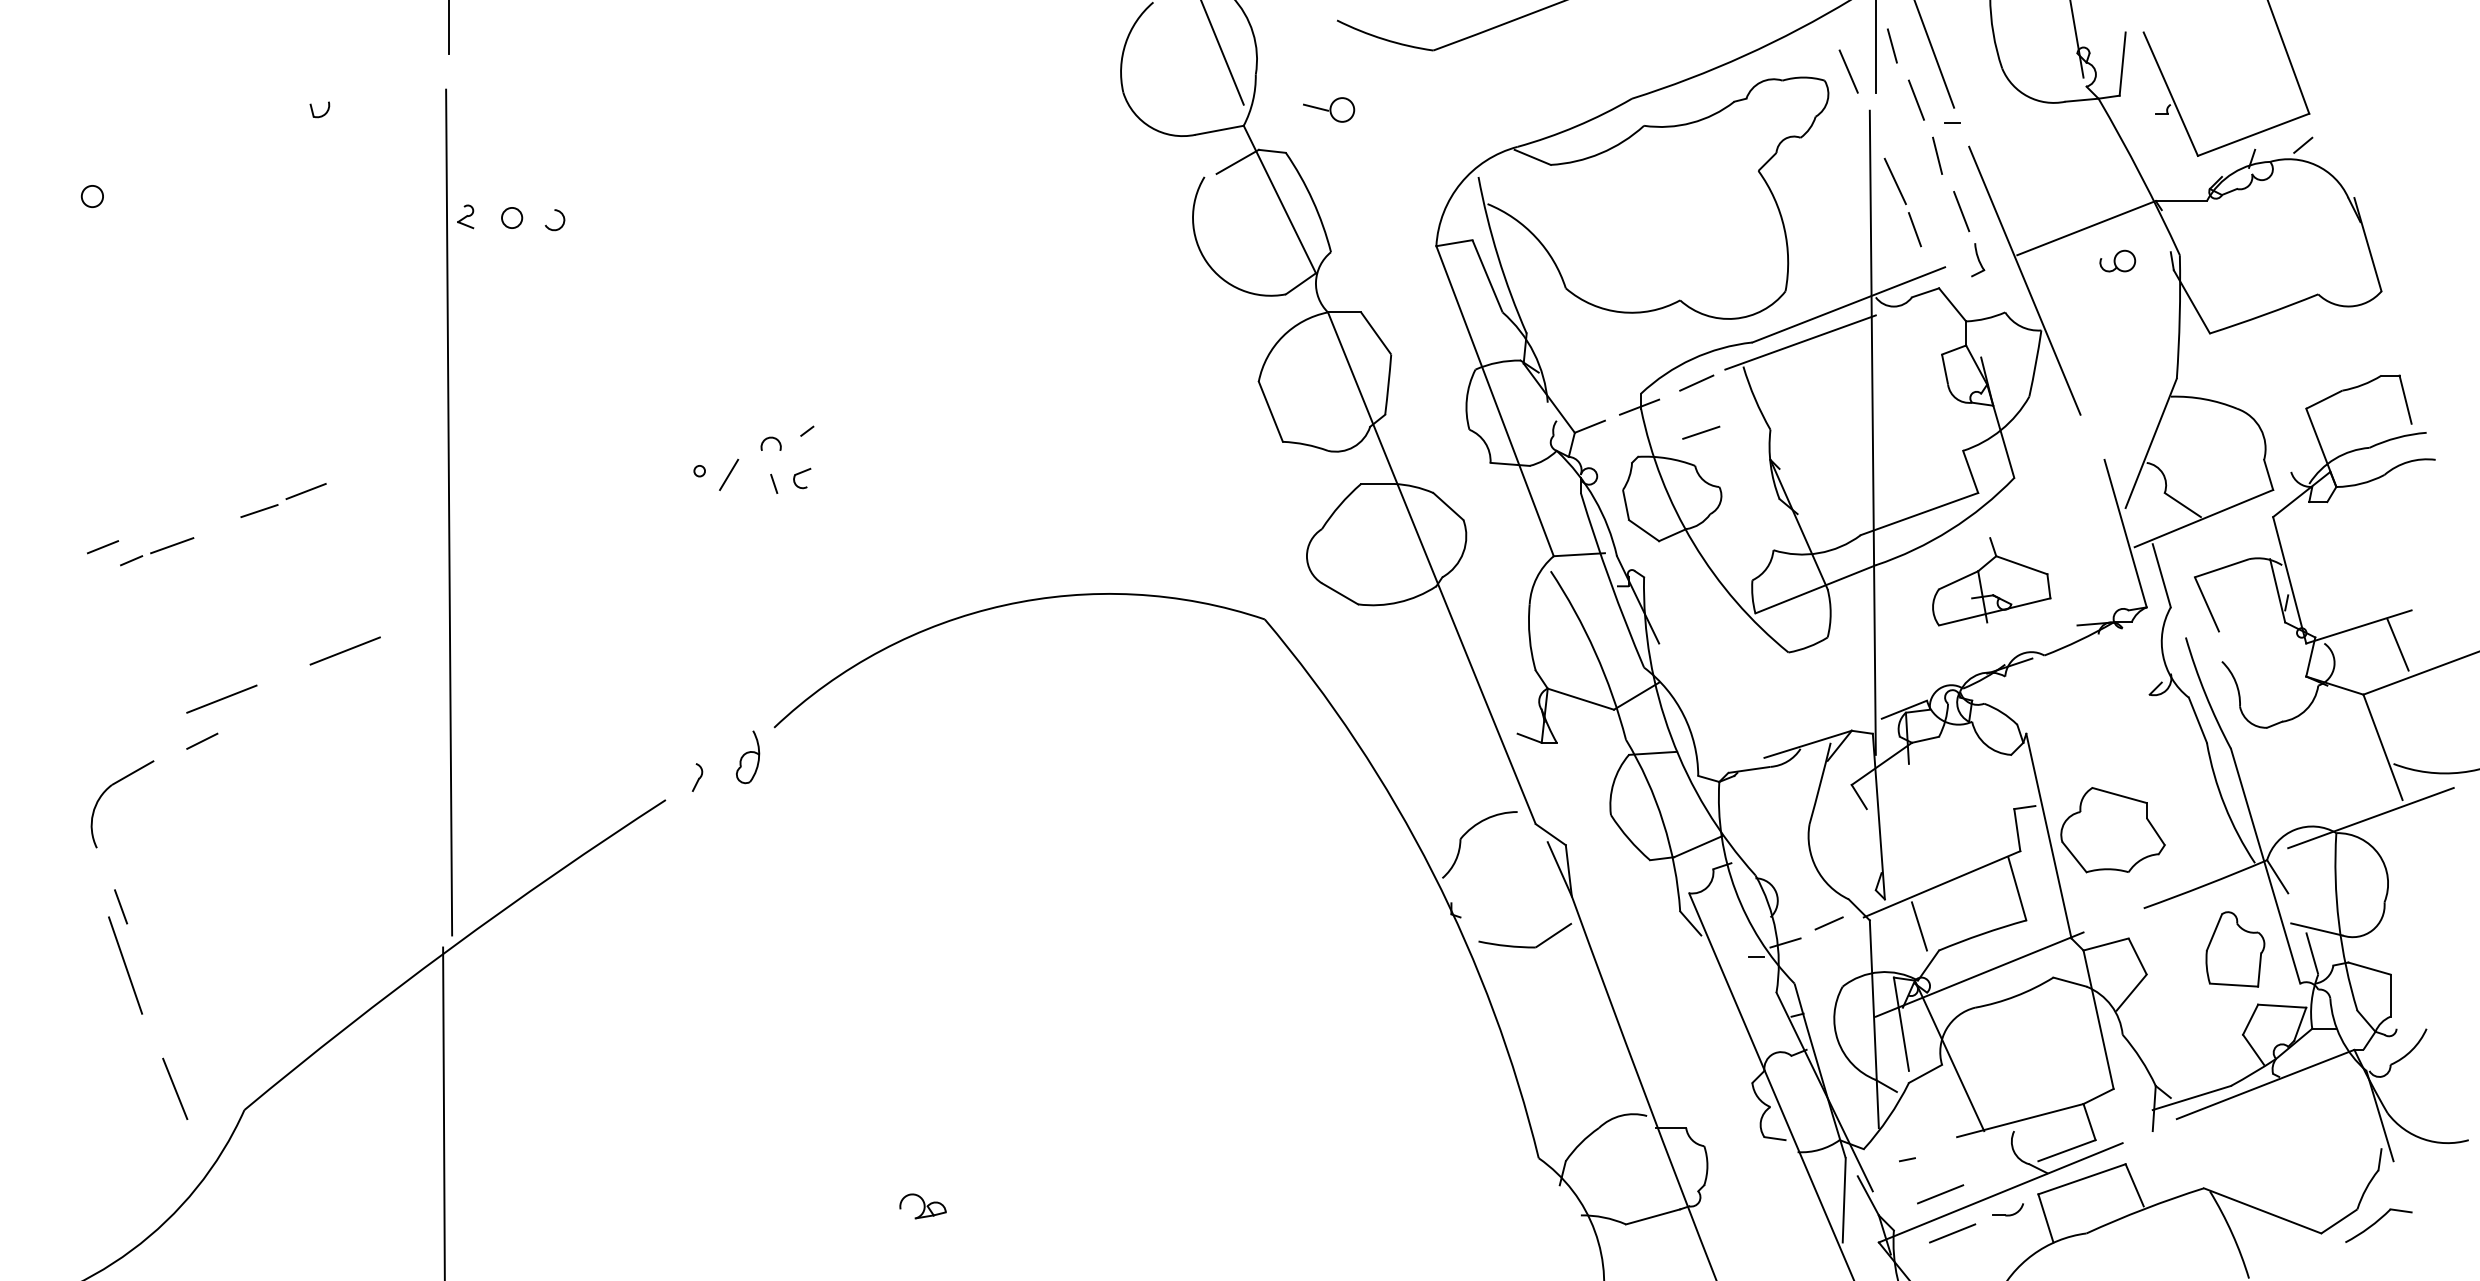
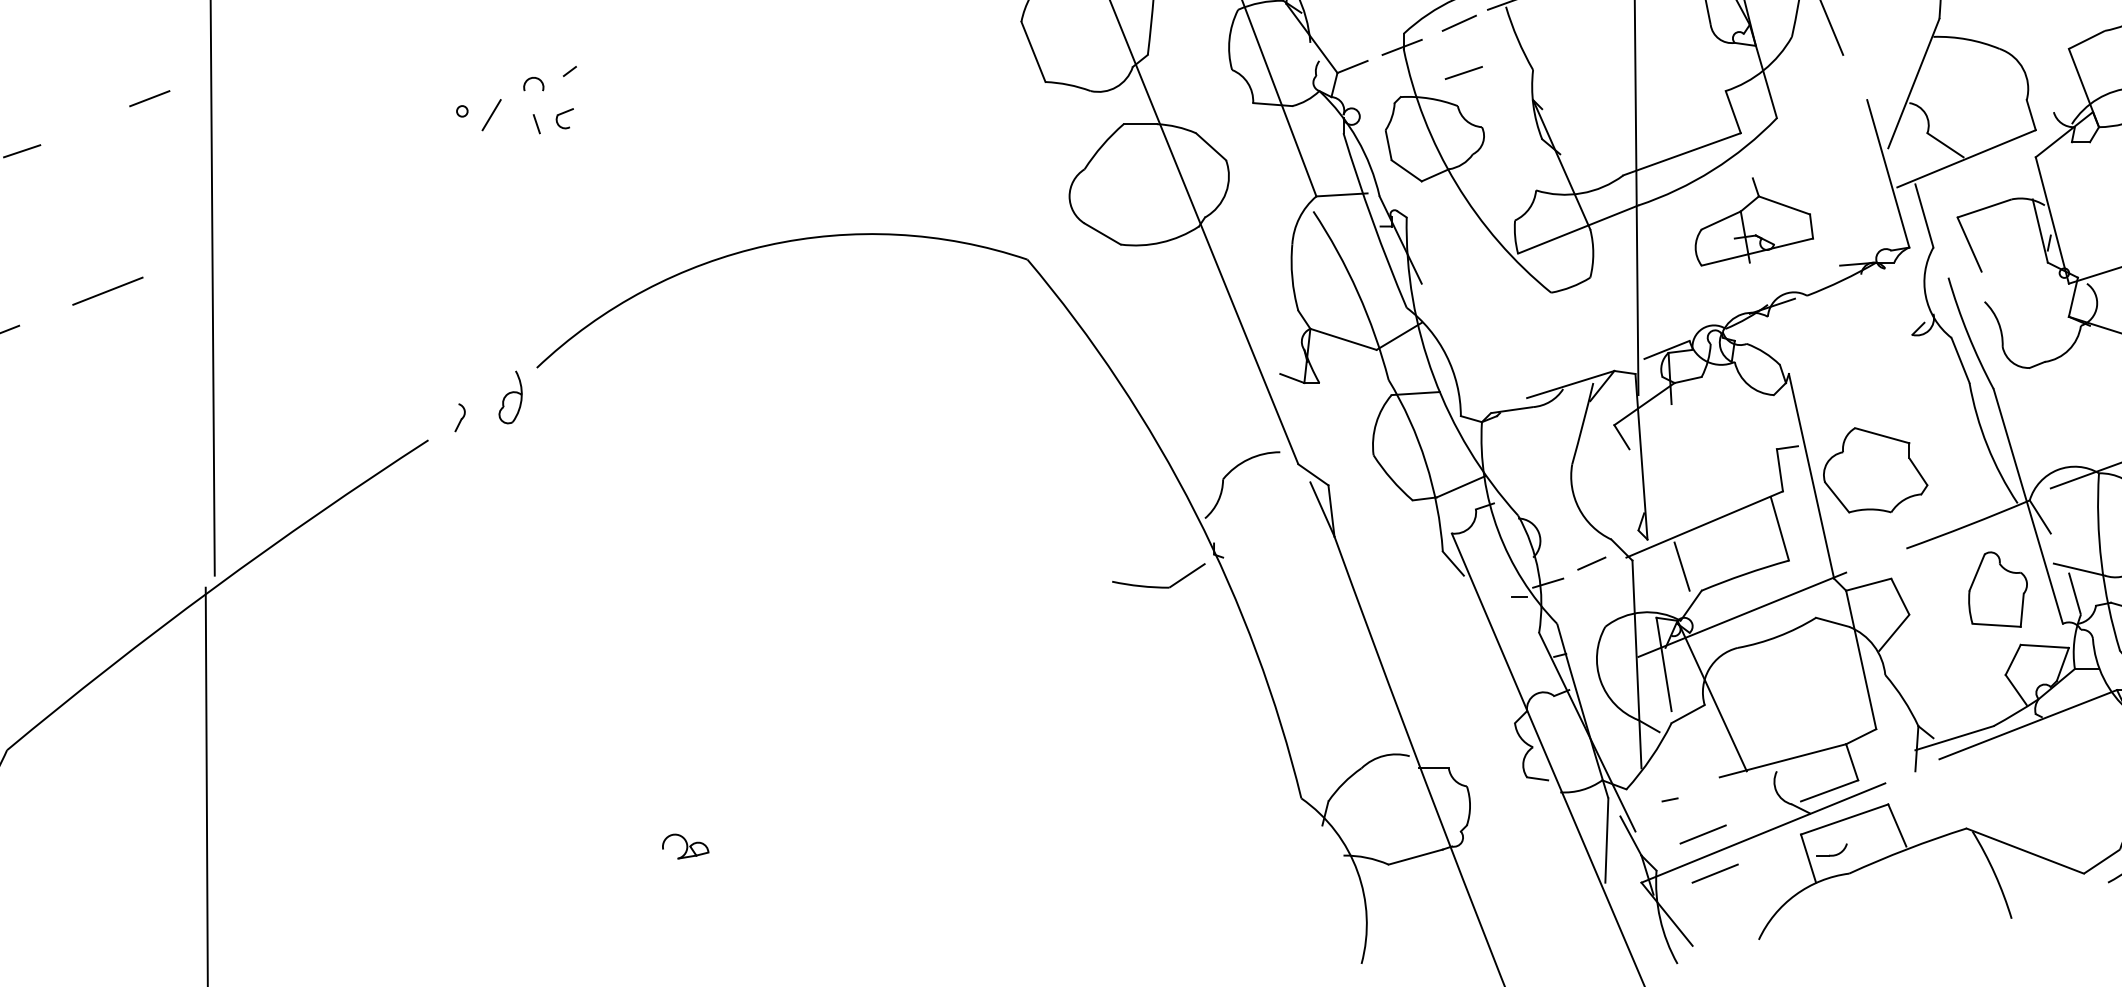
line: (305, 491) -> (149, 98), moved
part: (1525, 946) -> (1159, 586), moved
part: (2007, 1209) -> (1831, 849), moved

